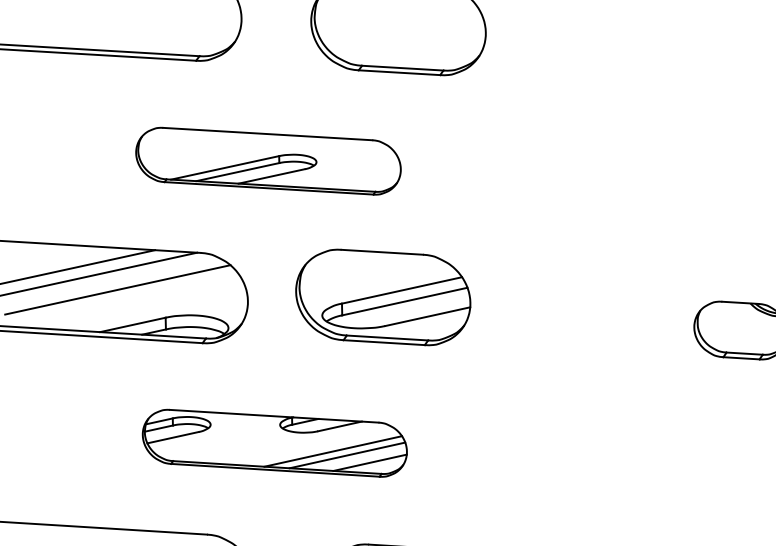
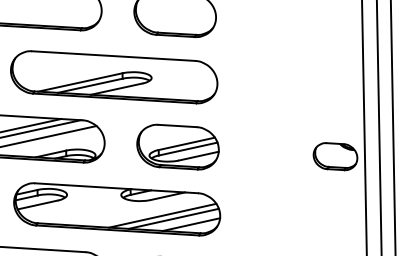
part: (268, 161) -> (114, 77), size x1.67
part: (382, 296) -> (177, 146), moved
part: (275, 443) -> (117, 209), size x1.67

